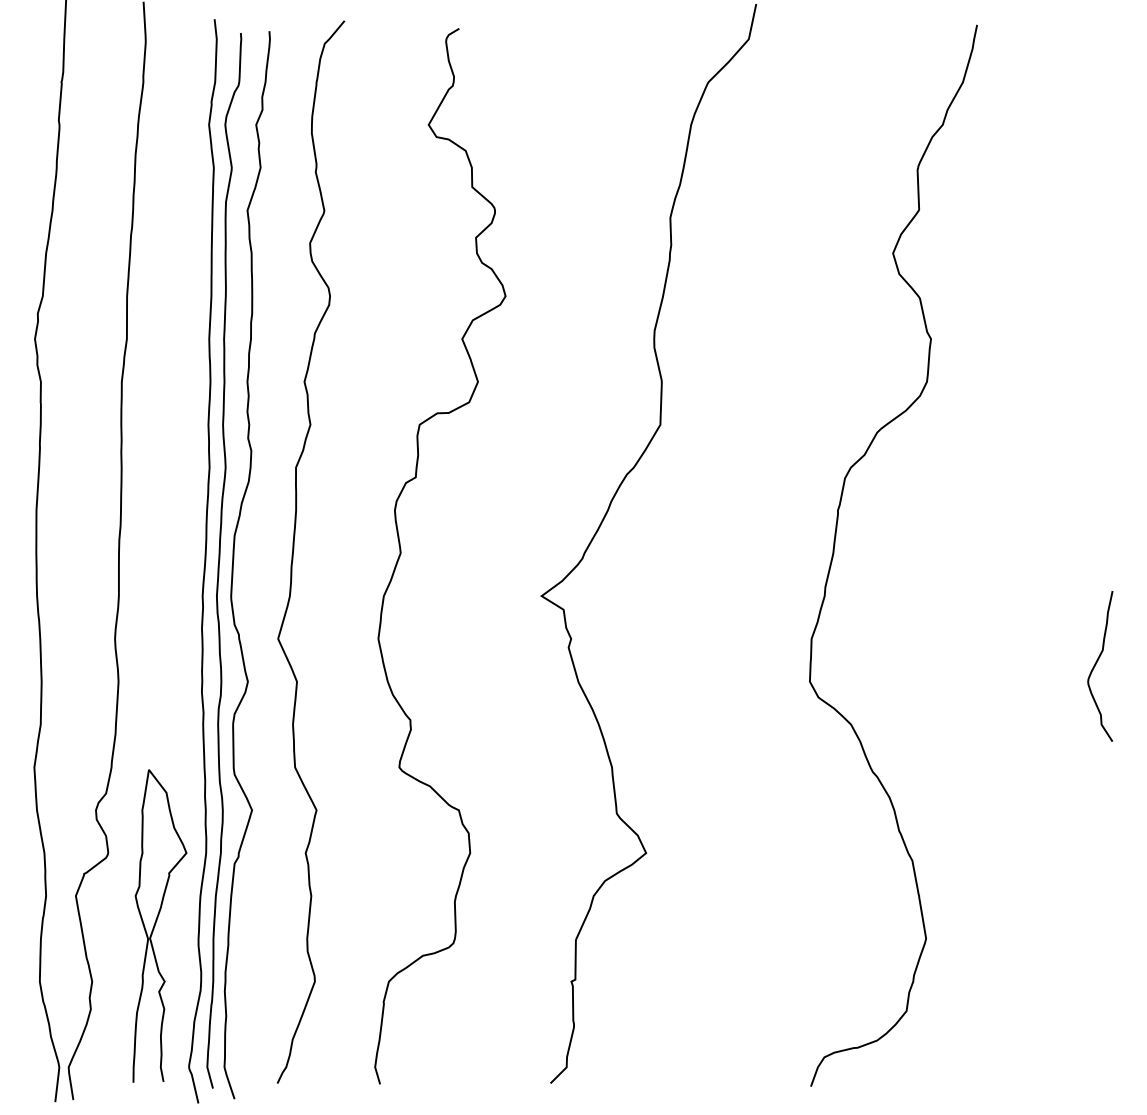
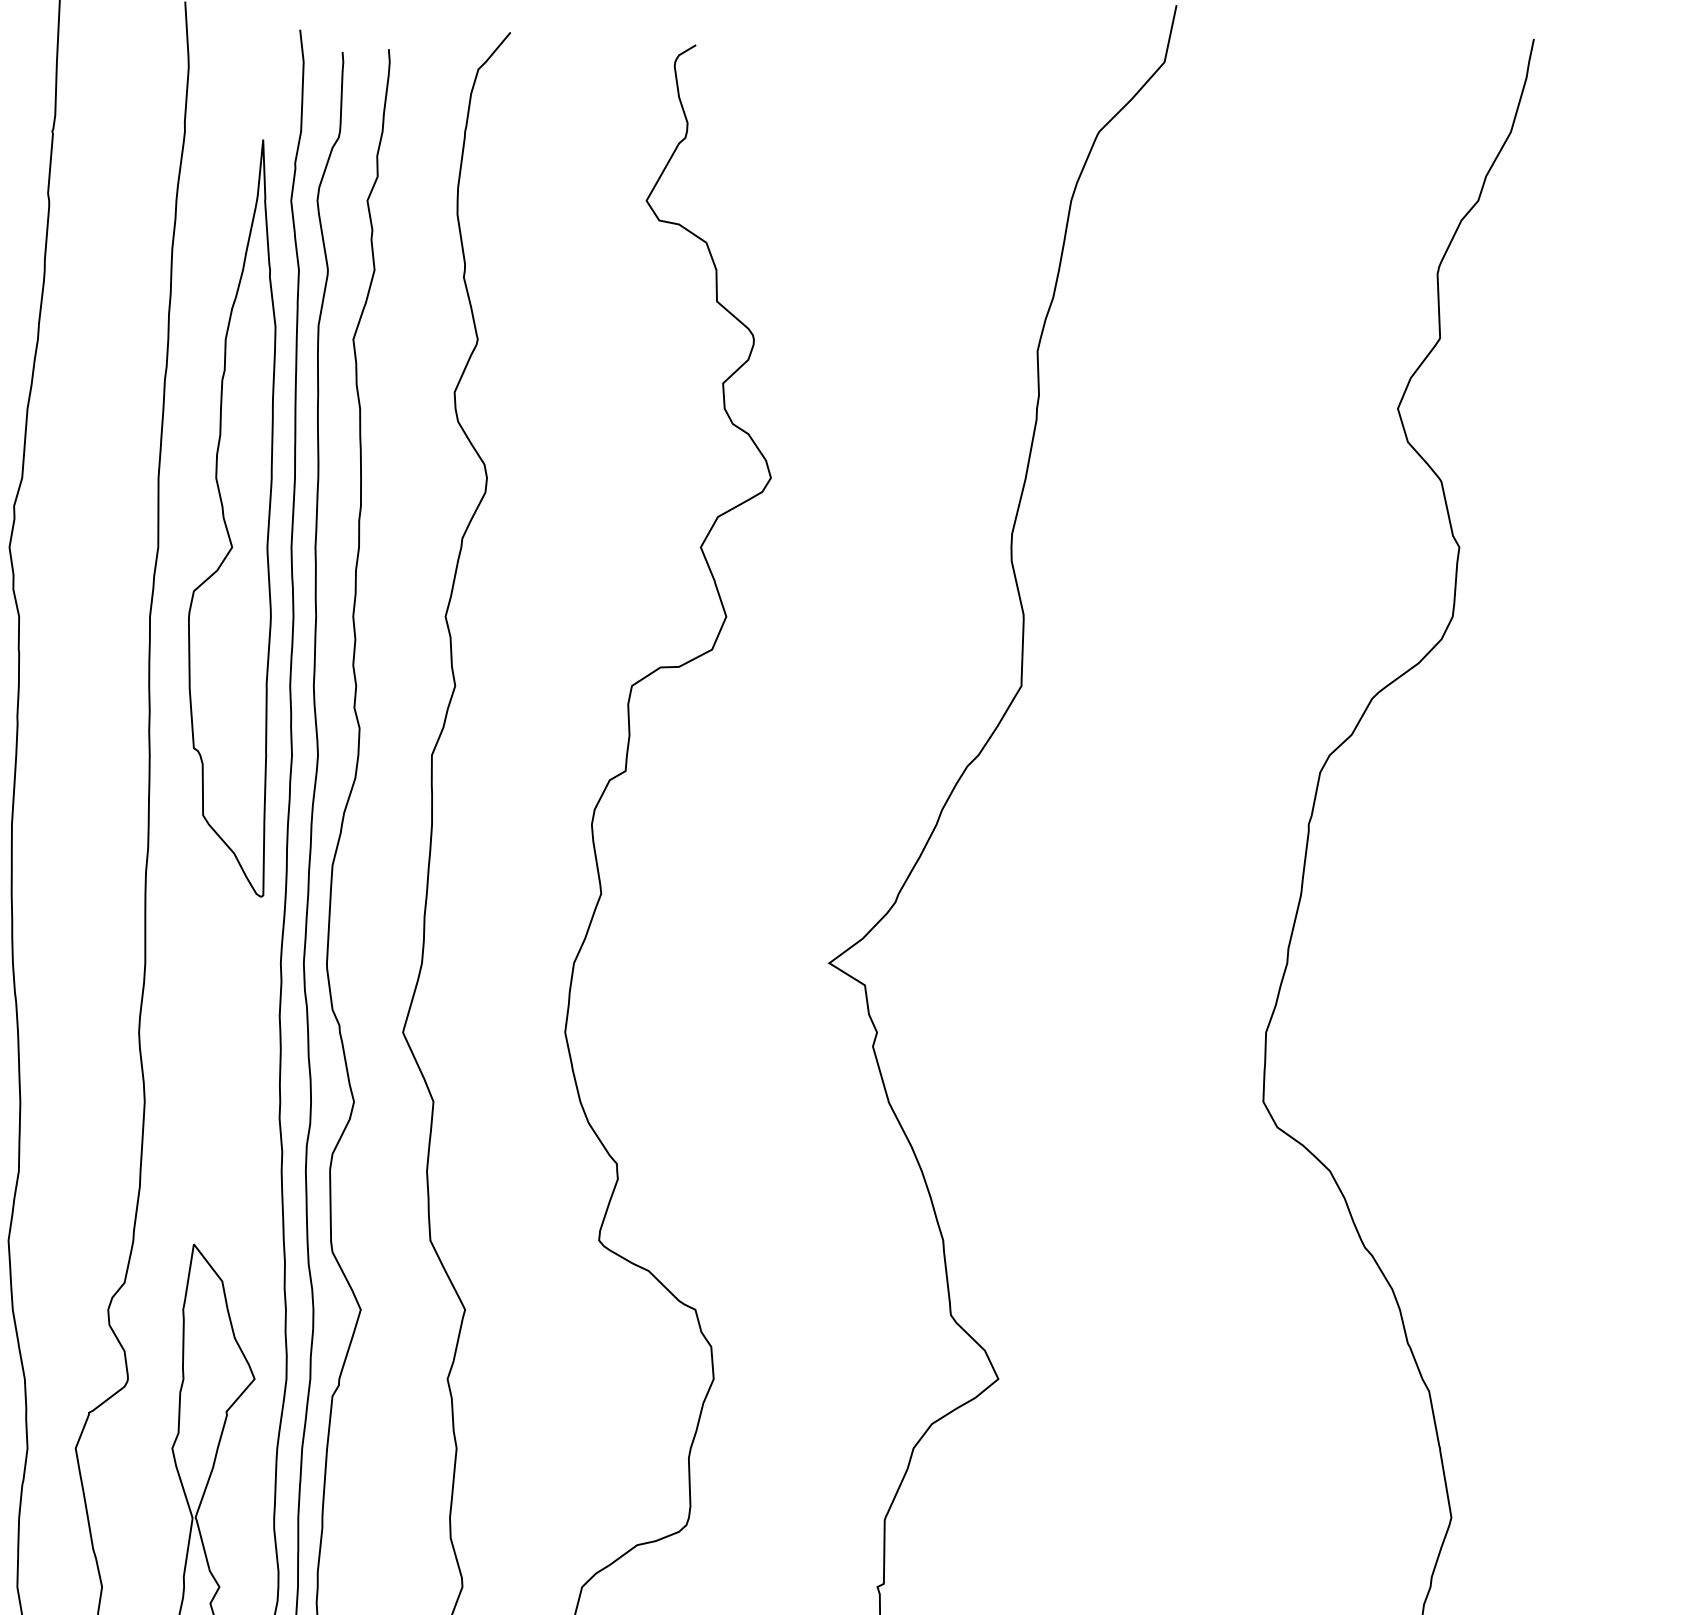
part: (172, 321) -> (232, 518), added

